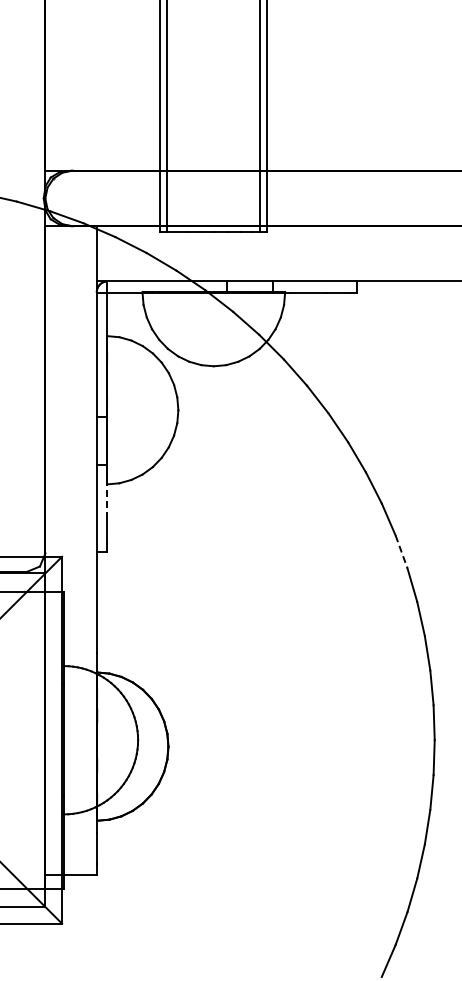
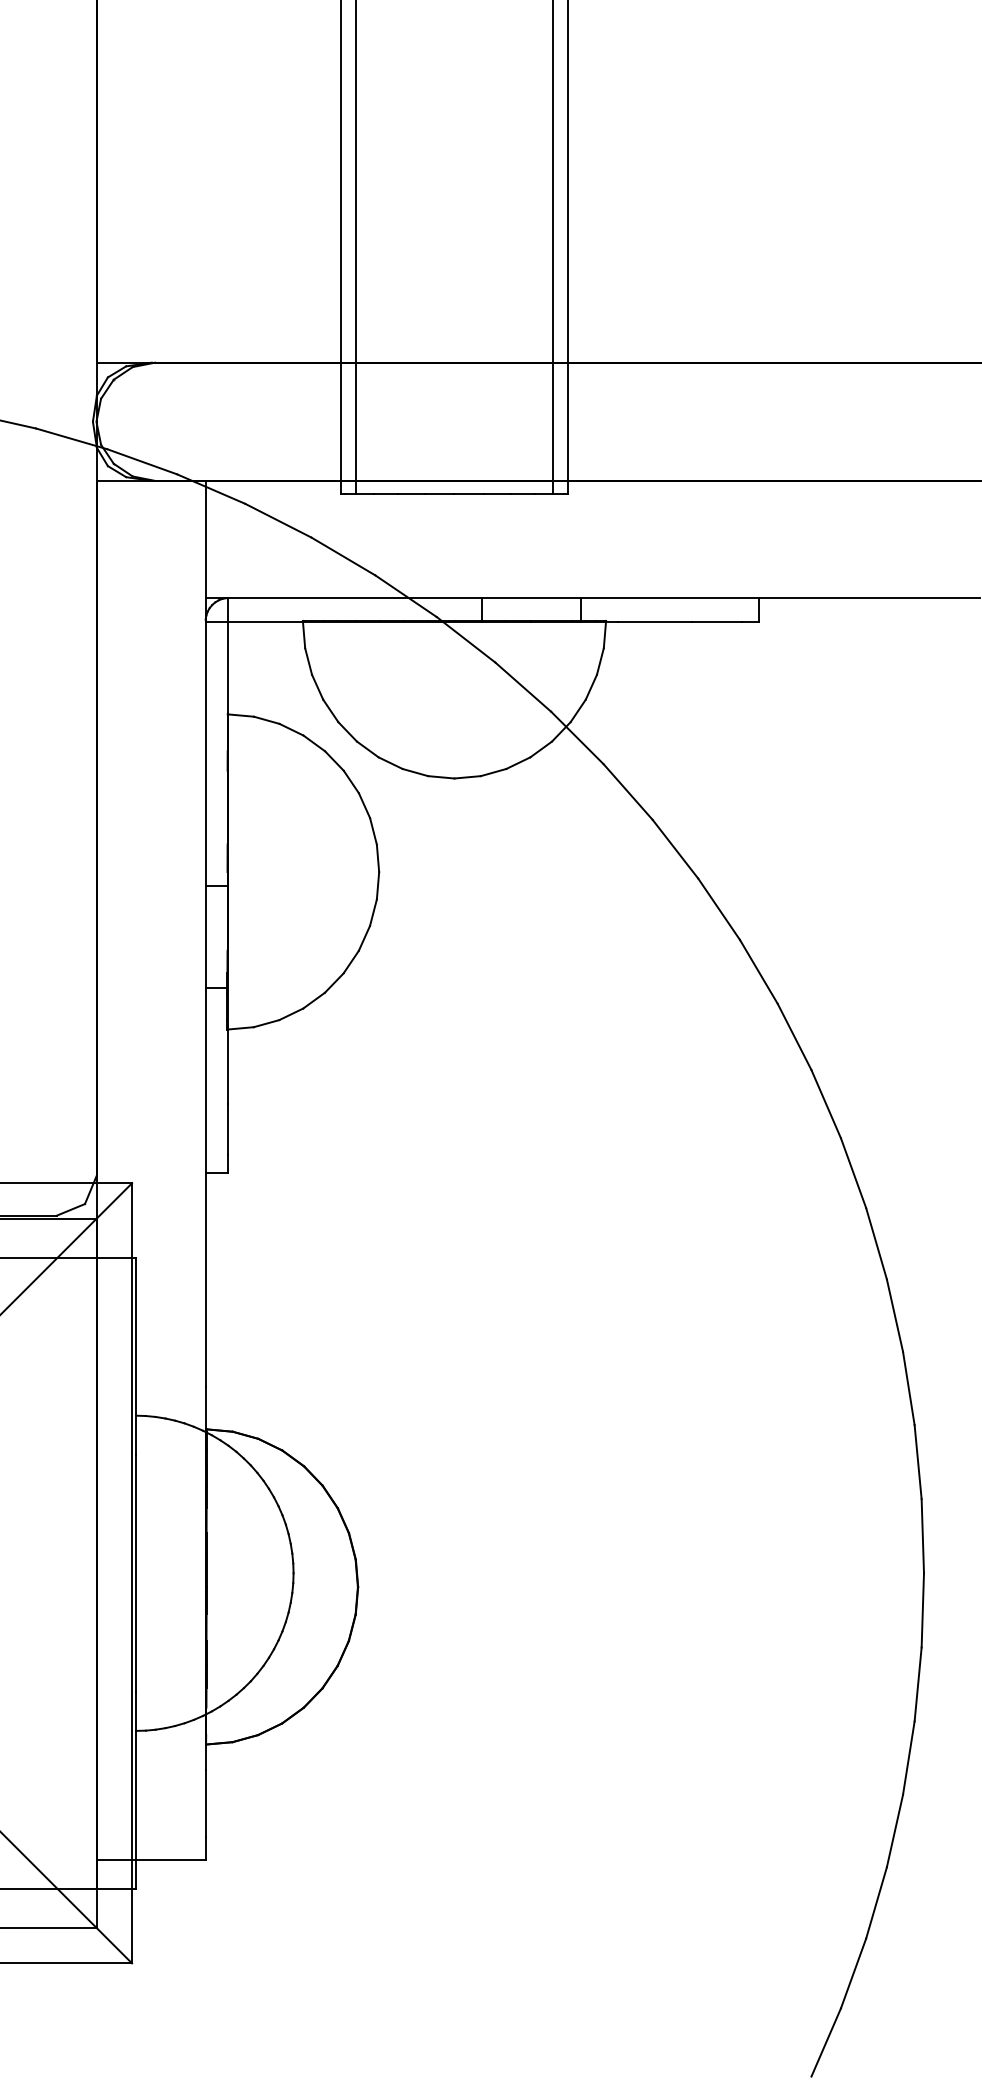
line: (107, 500) -> (228, 1063), dashed -> solid
line: (401, 552) -> (853, 1174), dashed -> solid

